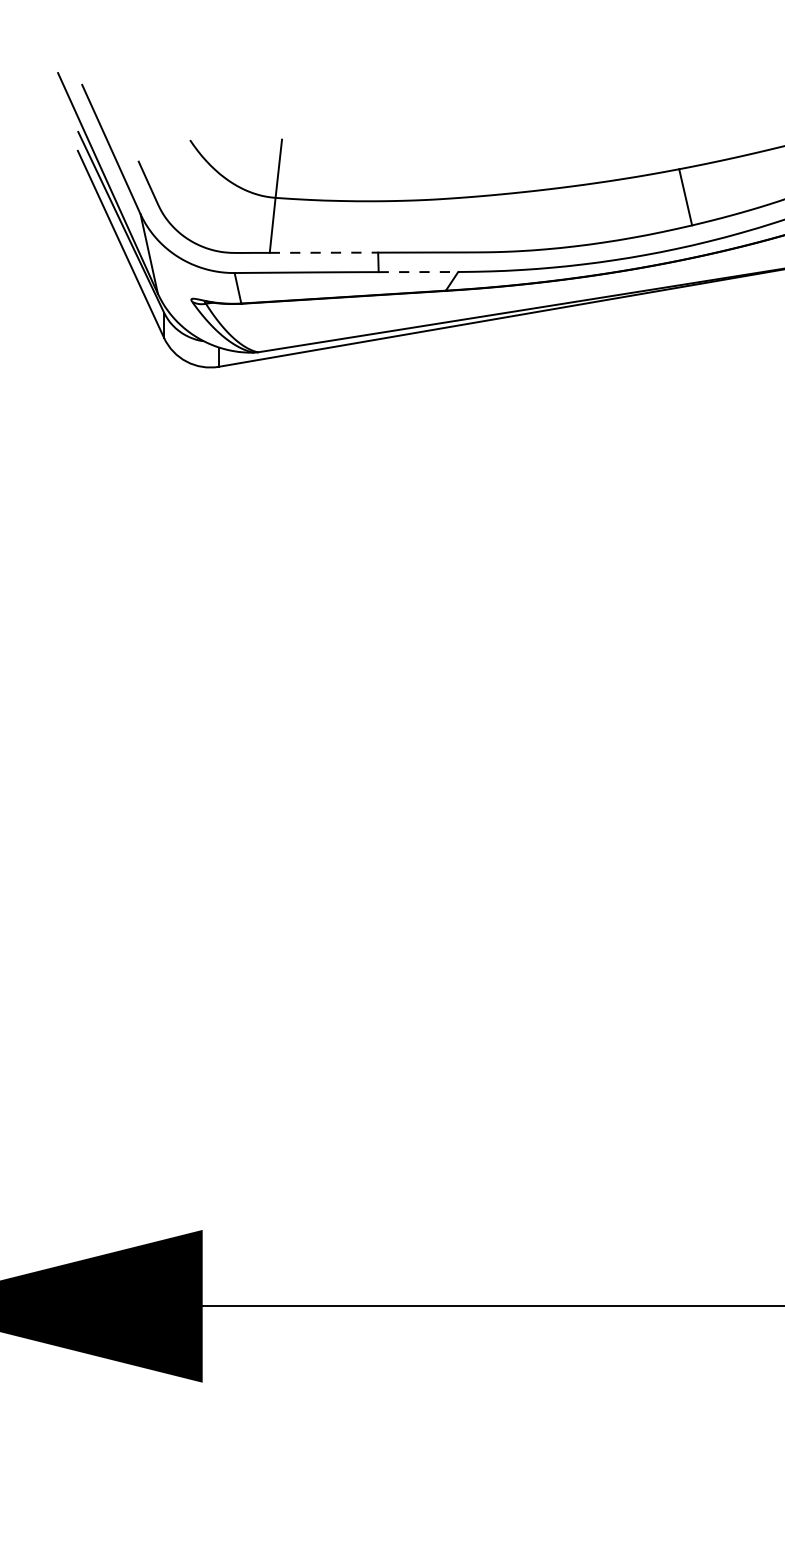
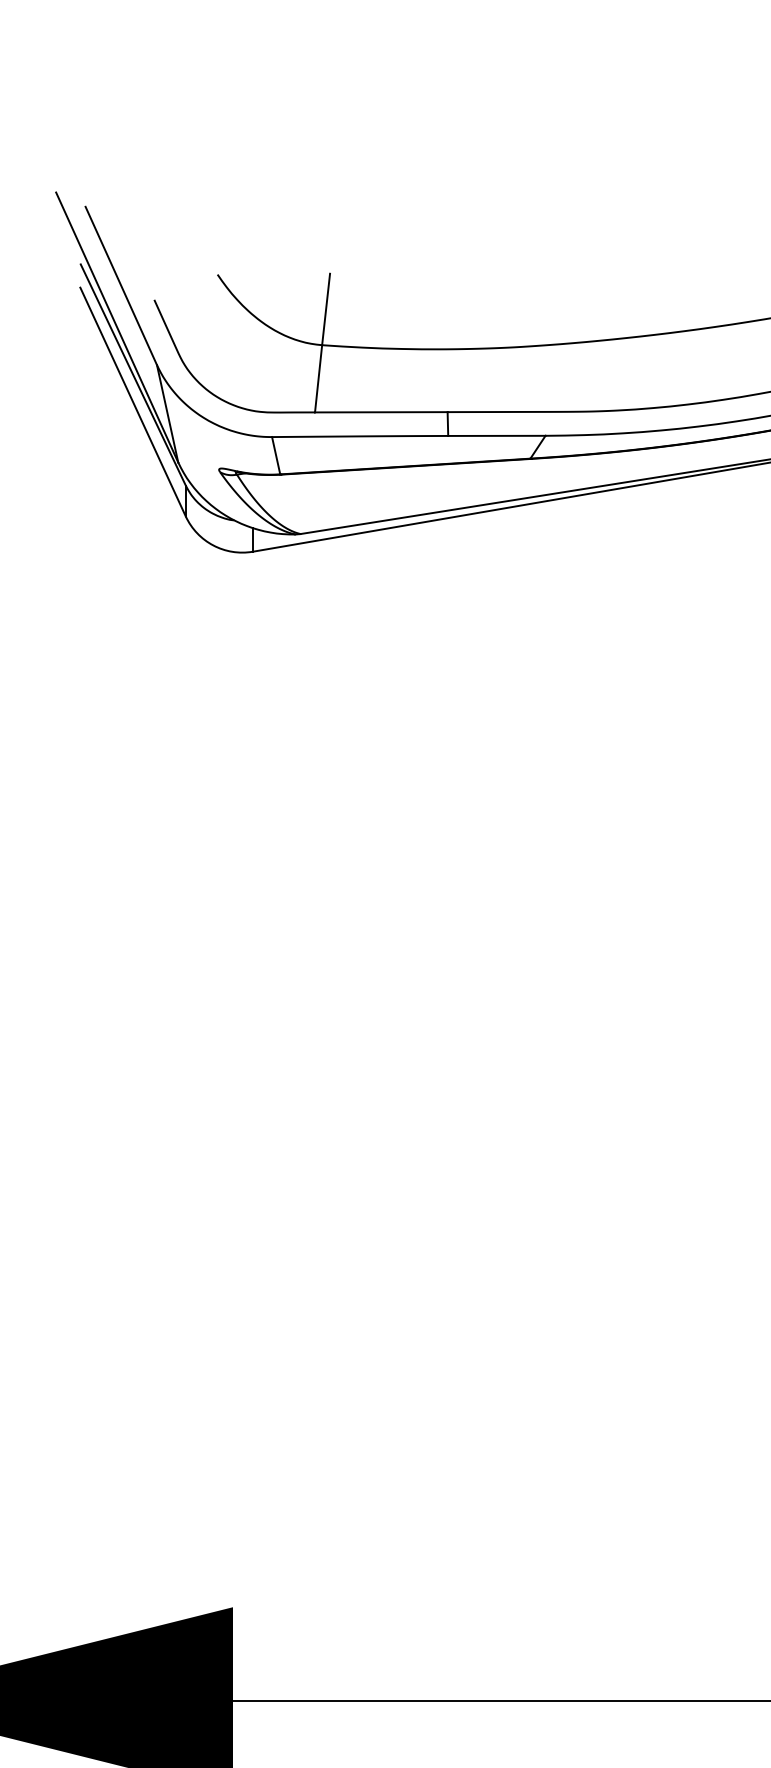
line: (324, 252) -> (381, 411), dashed -> solid
line: (418, 272) -> (496, 436), dashed -> solid

